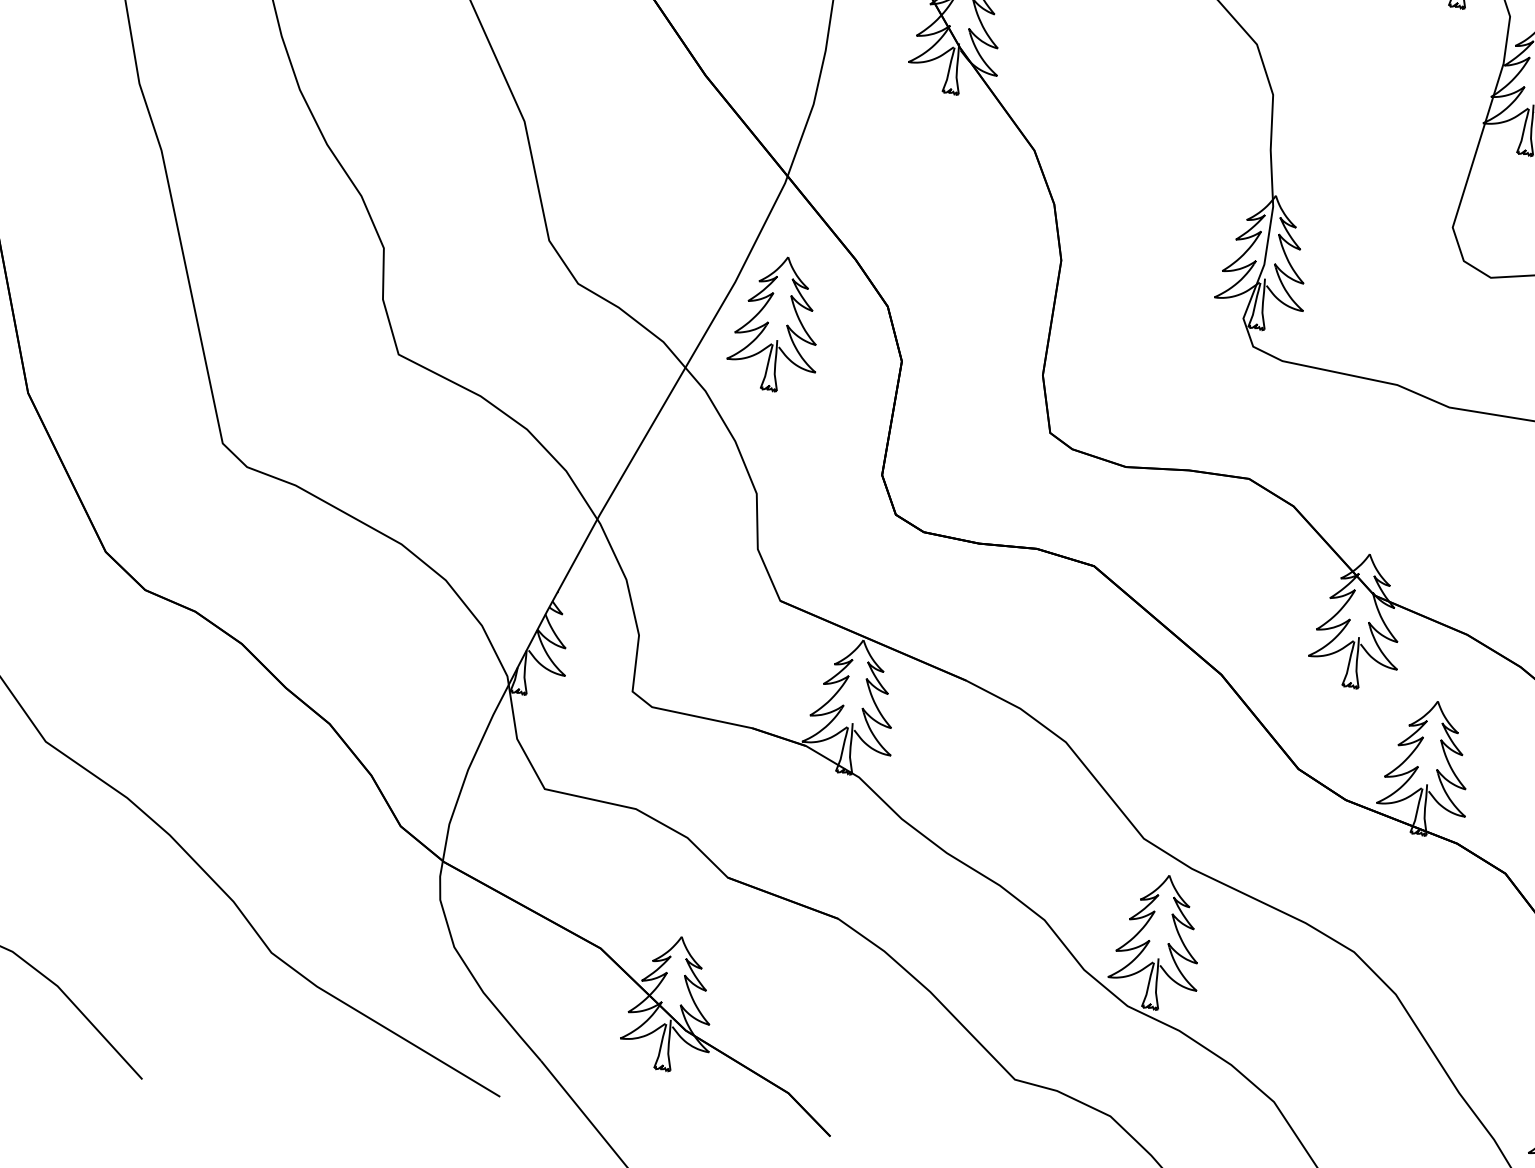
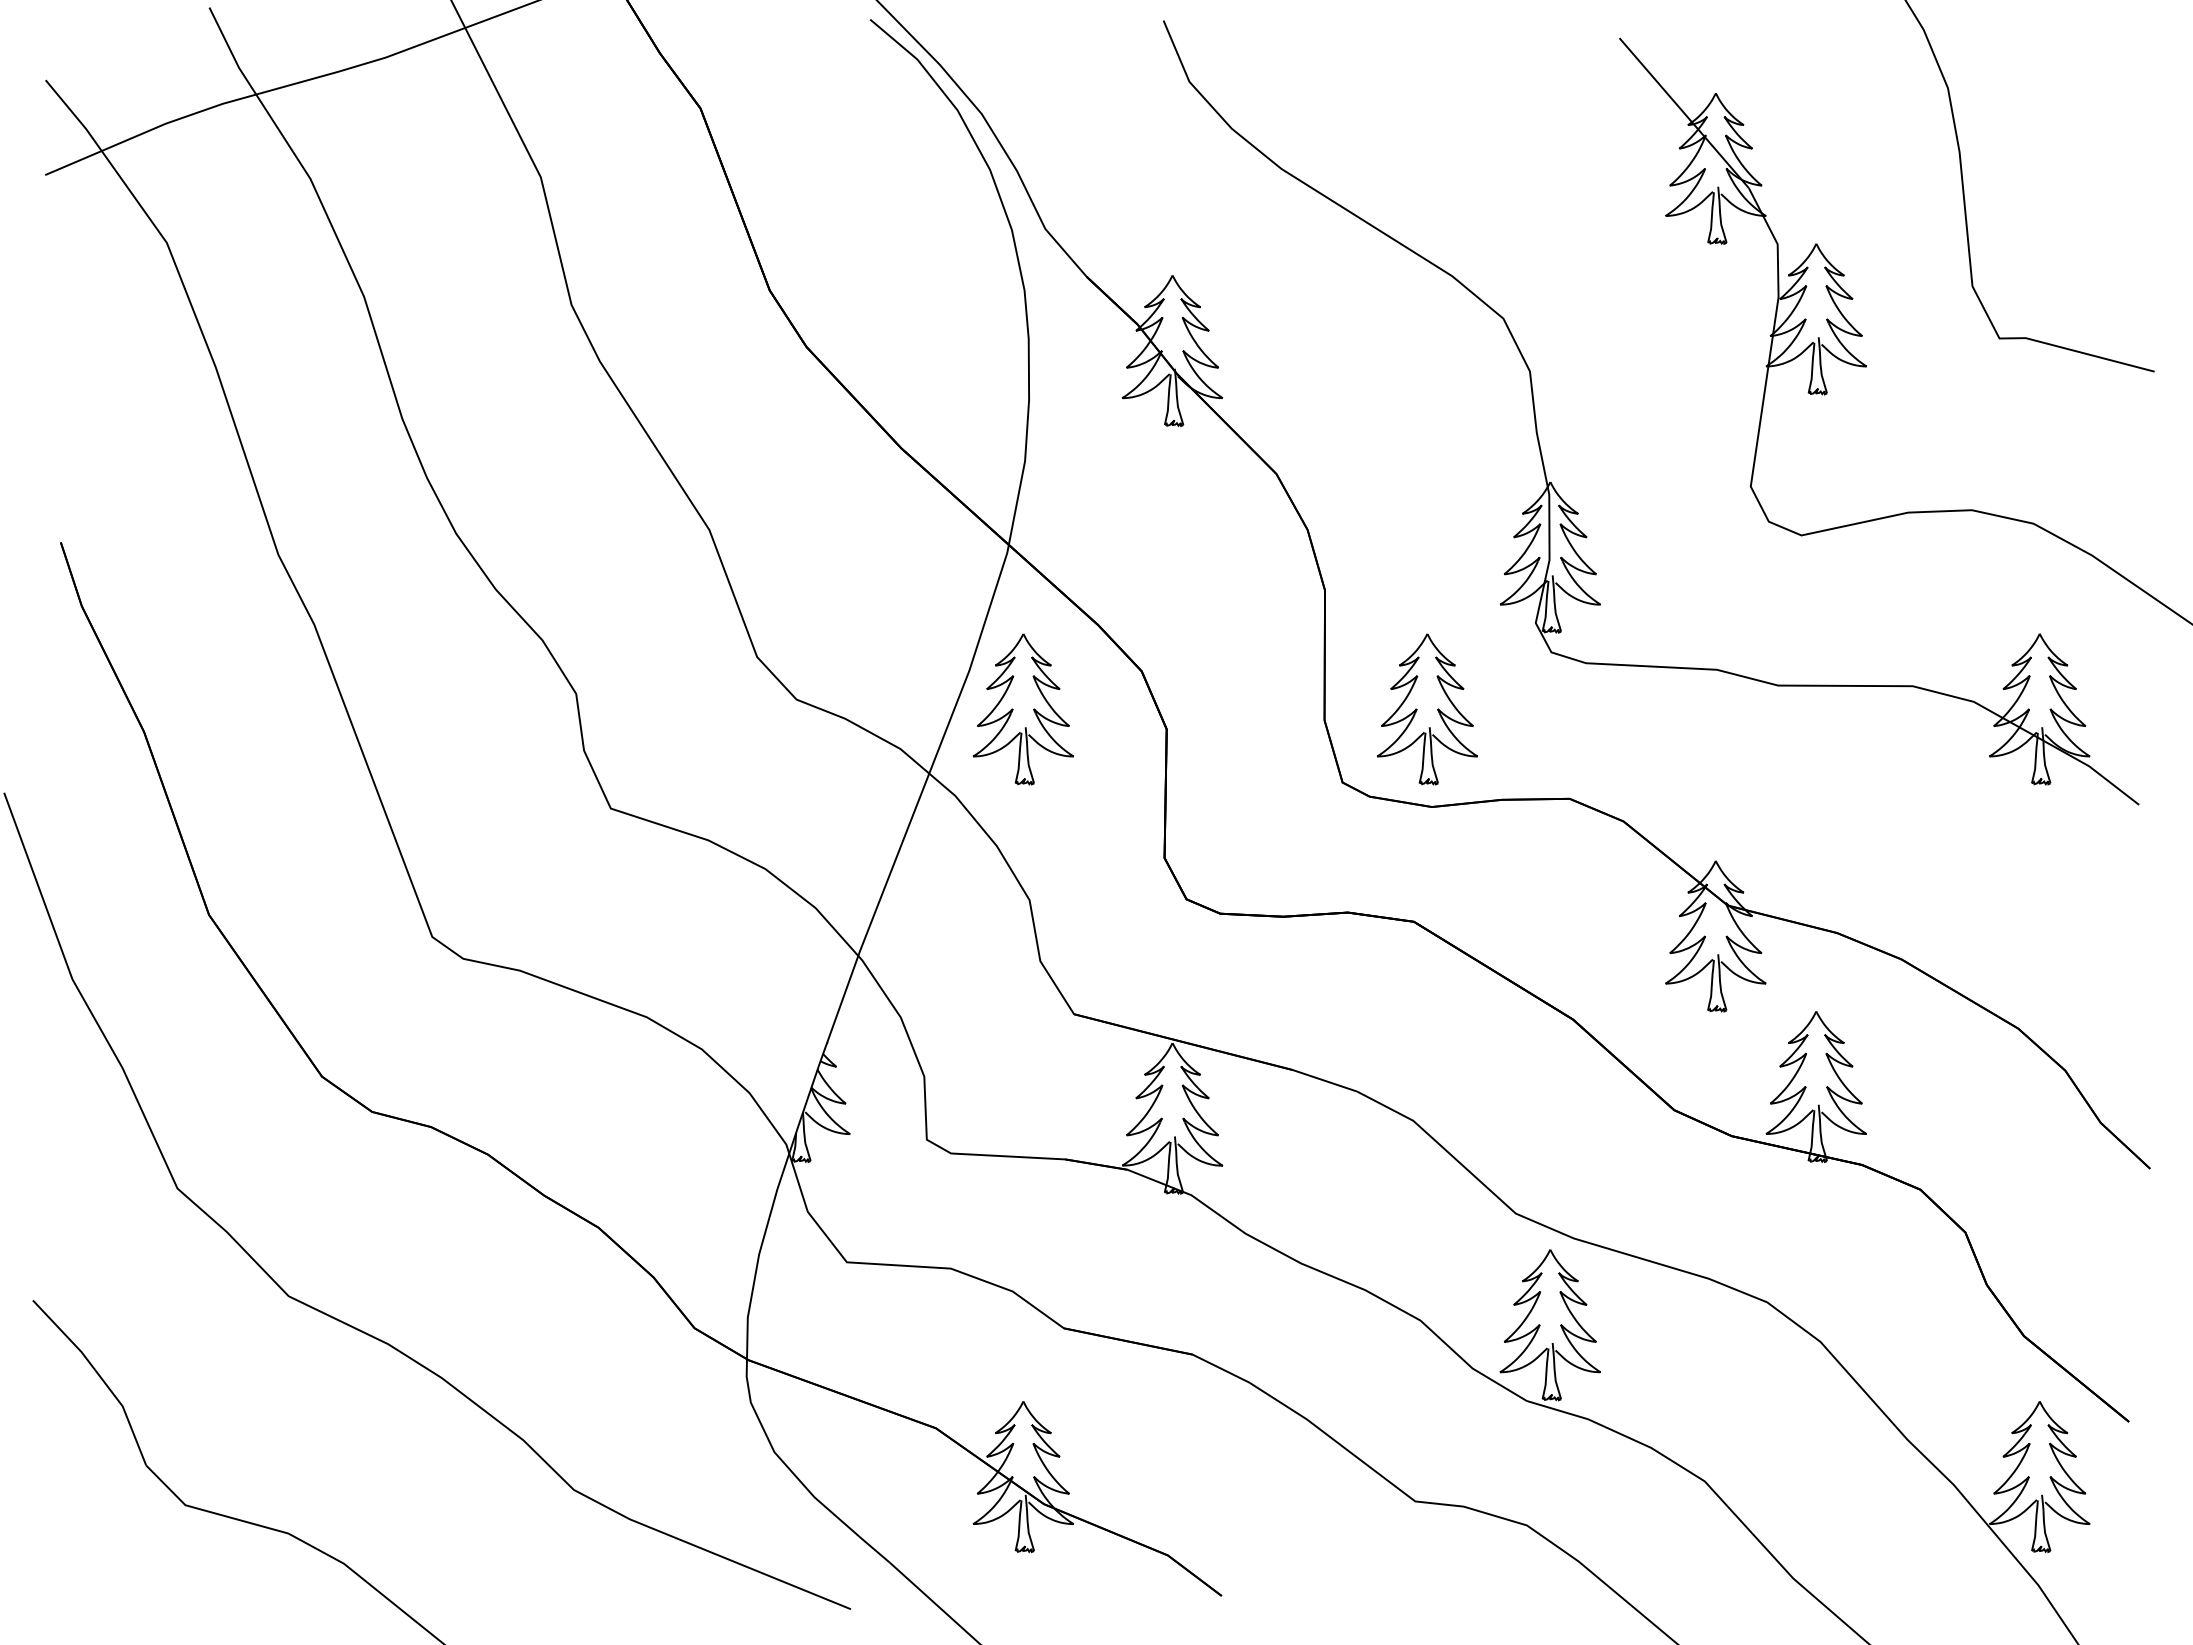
part: (1134, 379) -> (1426, 709), added

